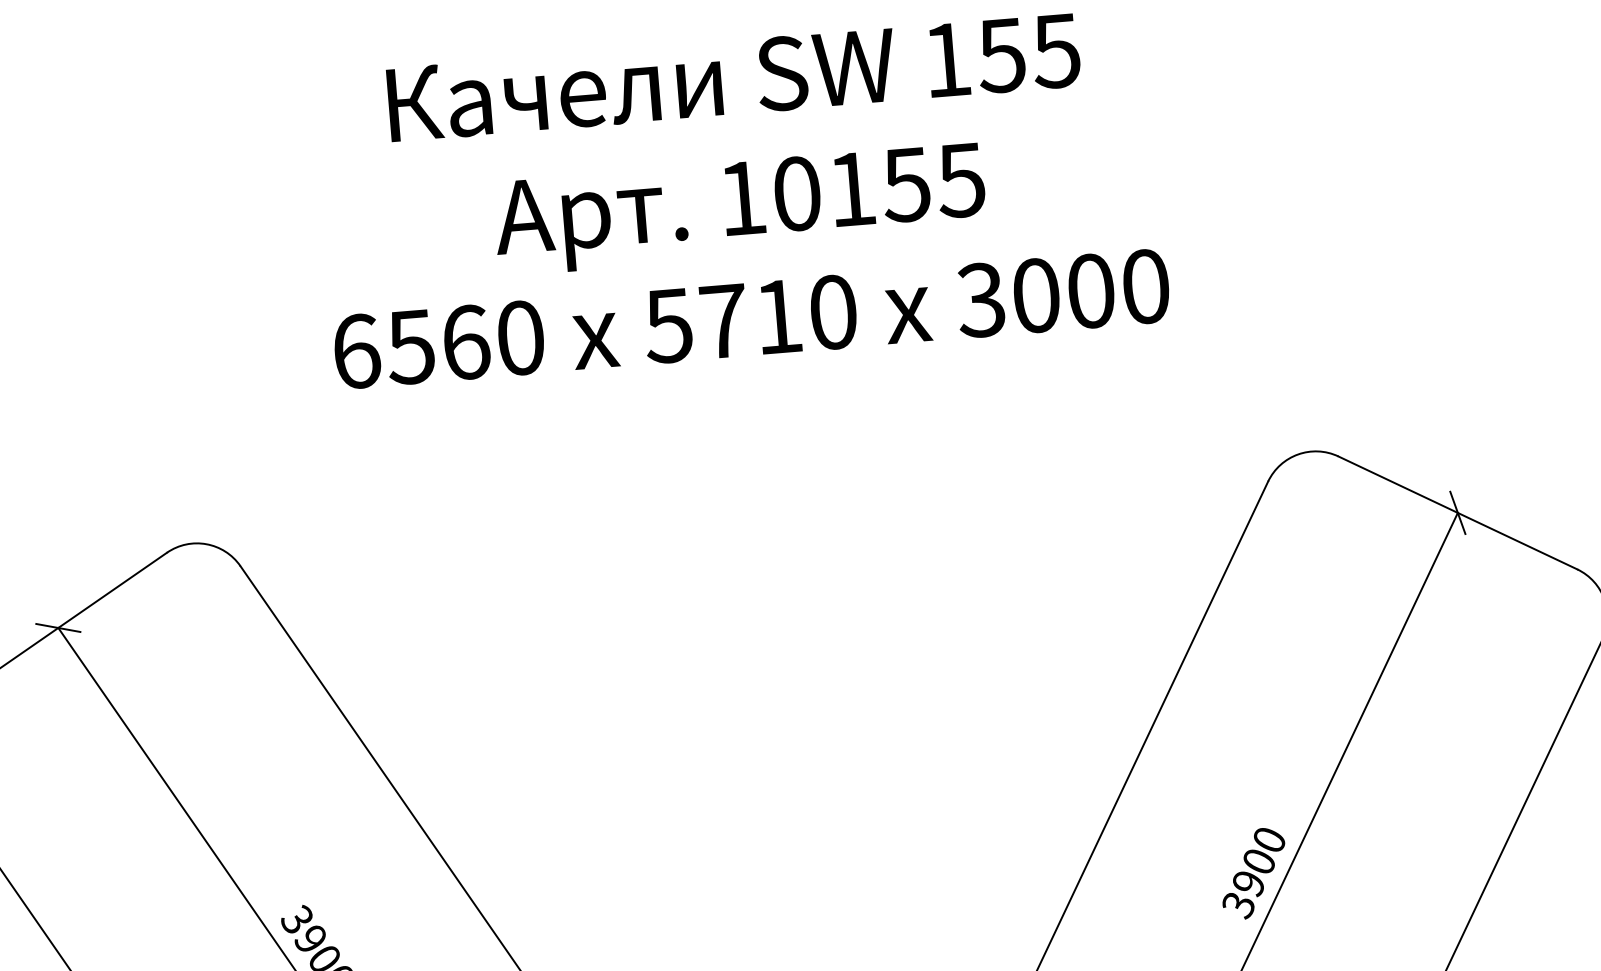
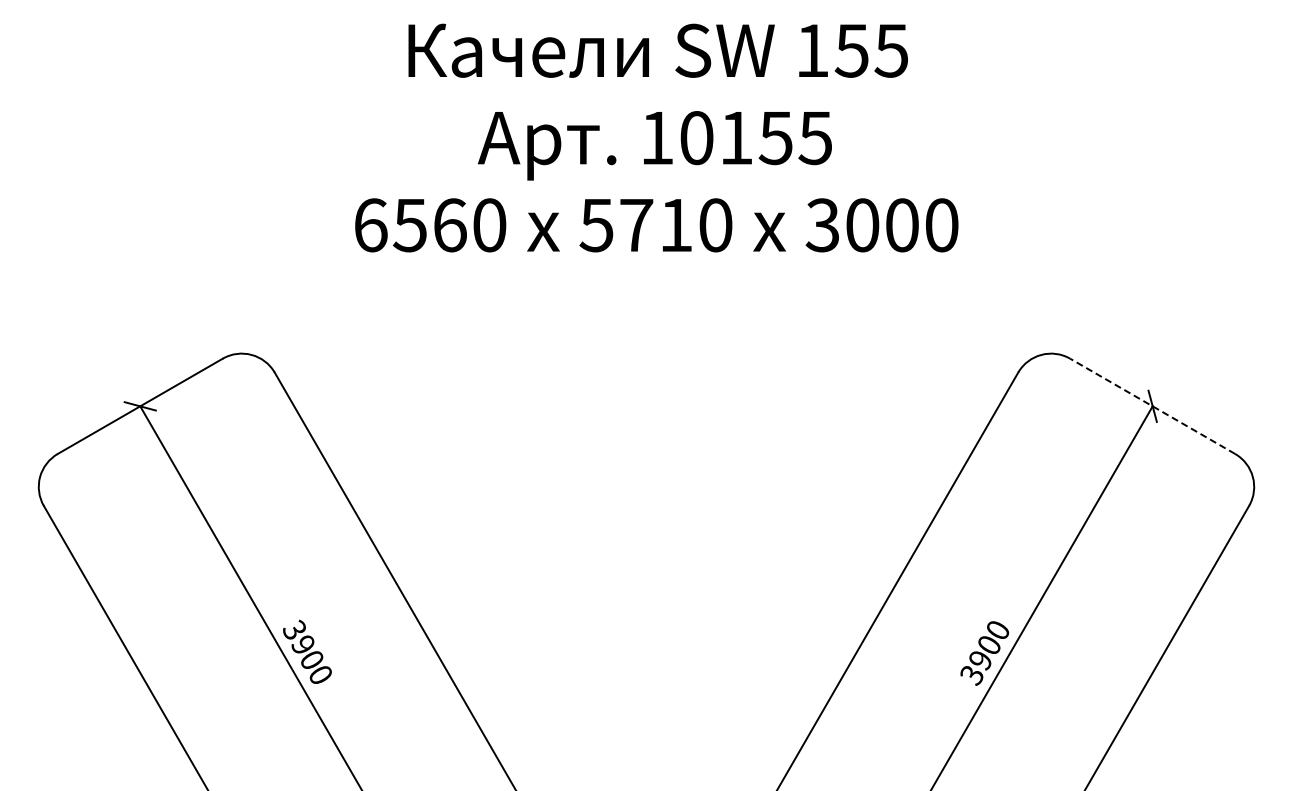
line: (1457, 513) -> (1152, 406), solid -> dashed

